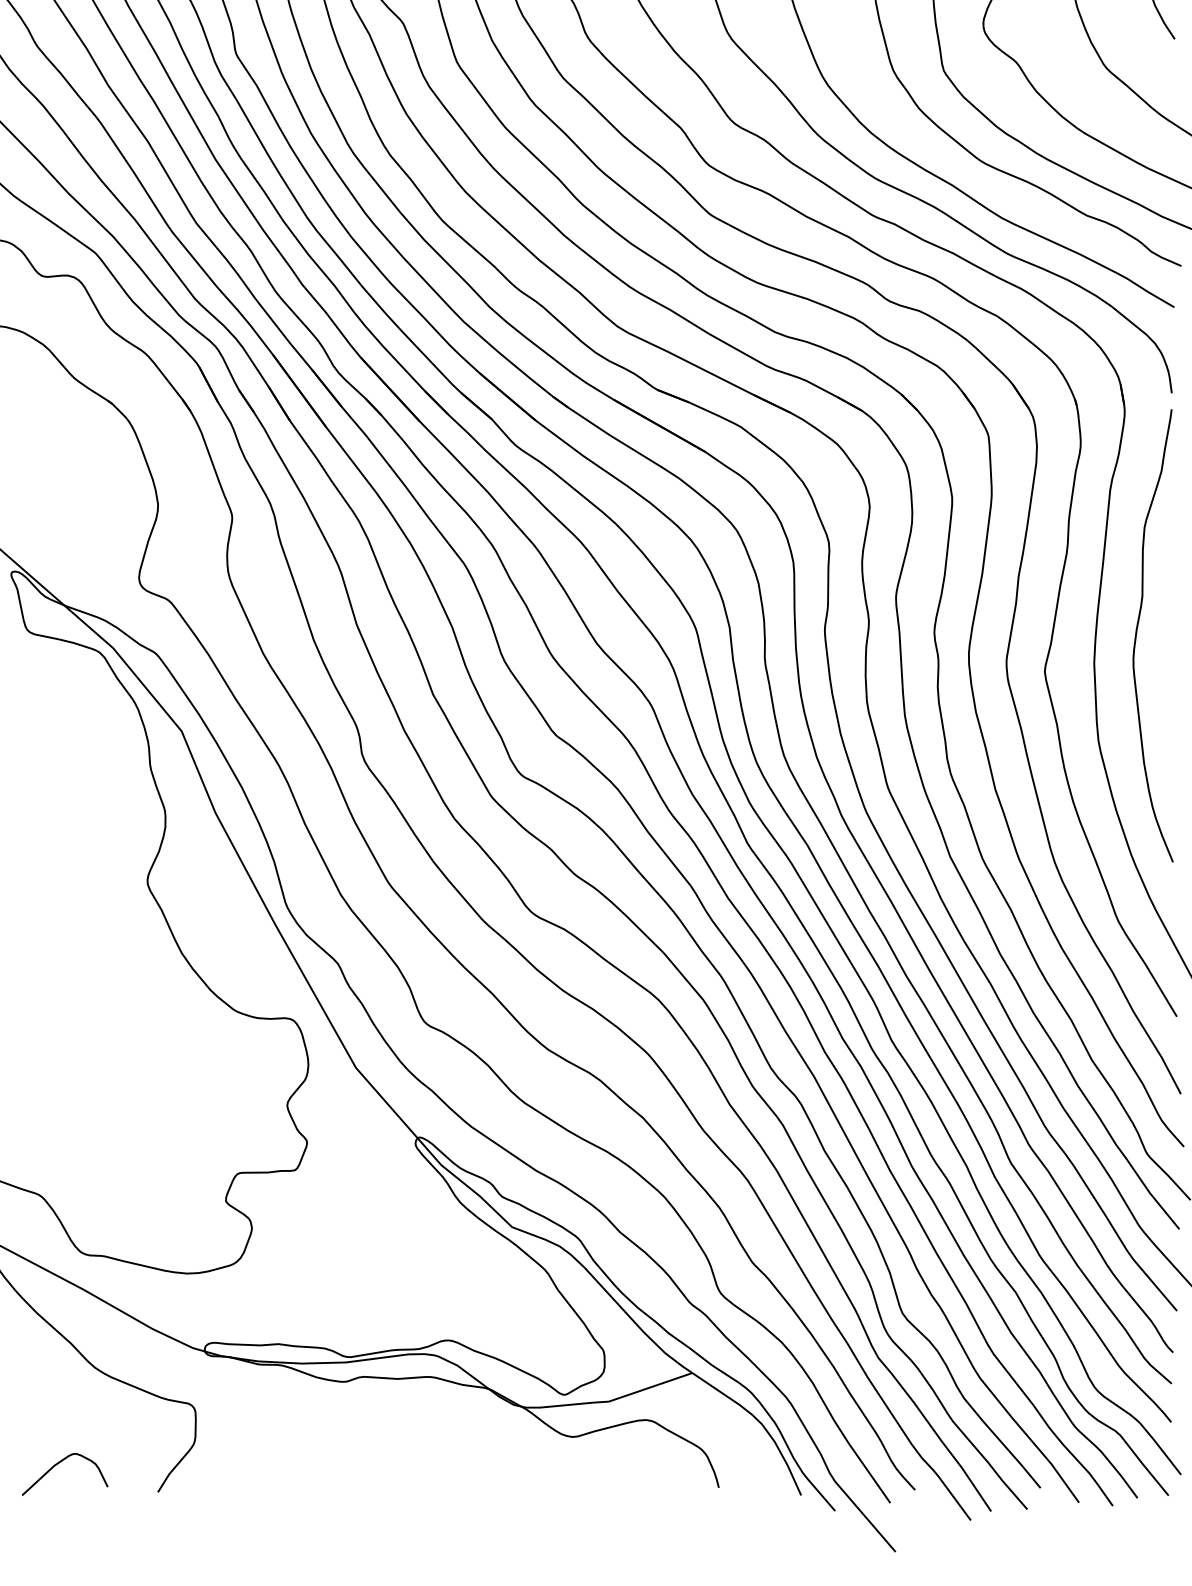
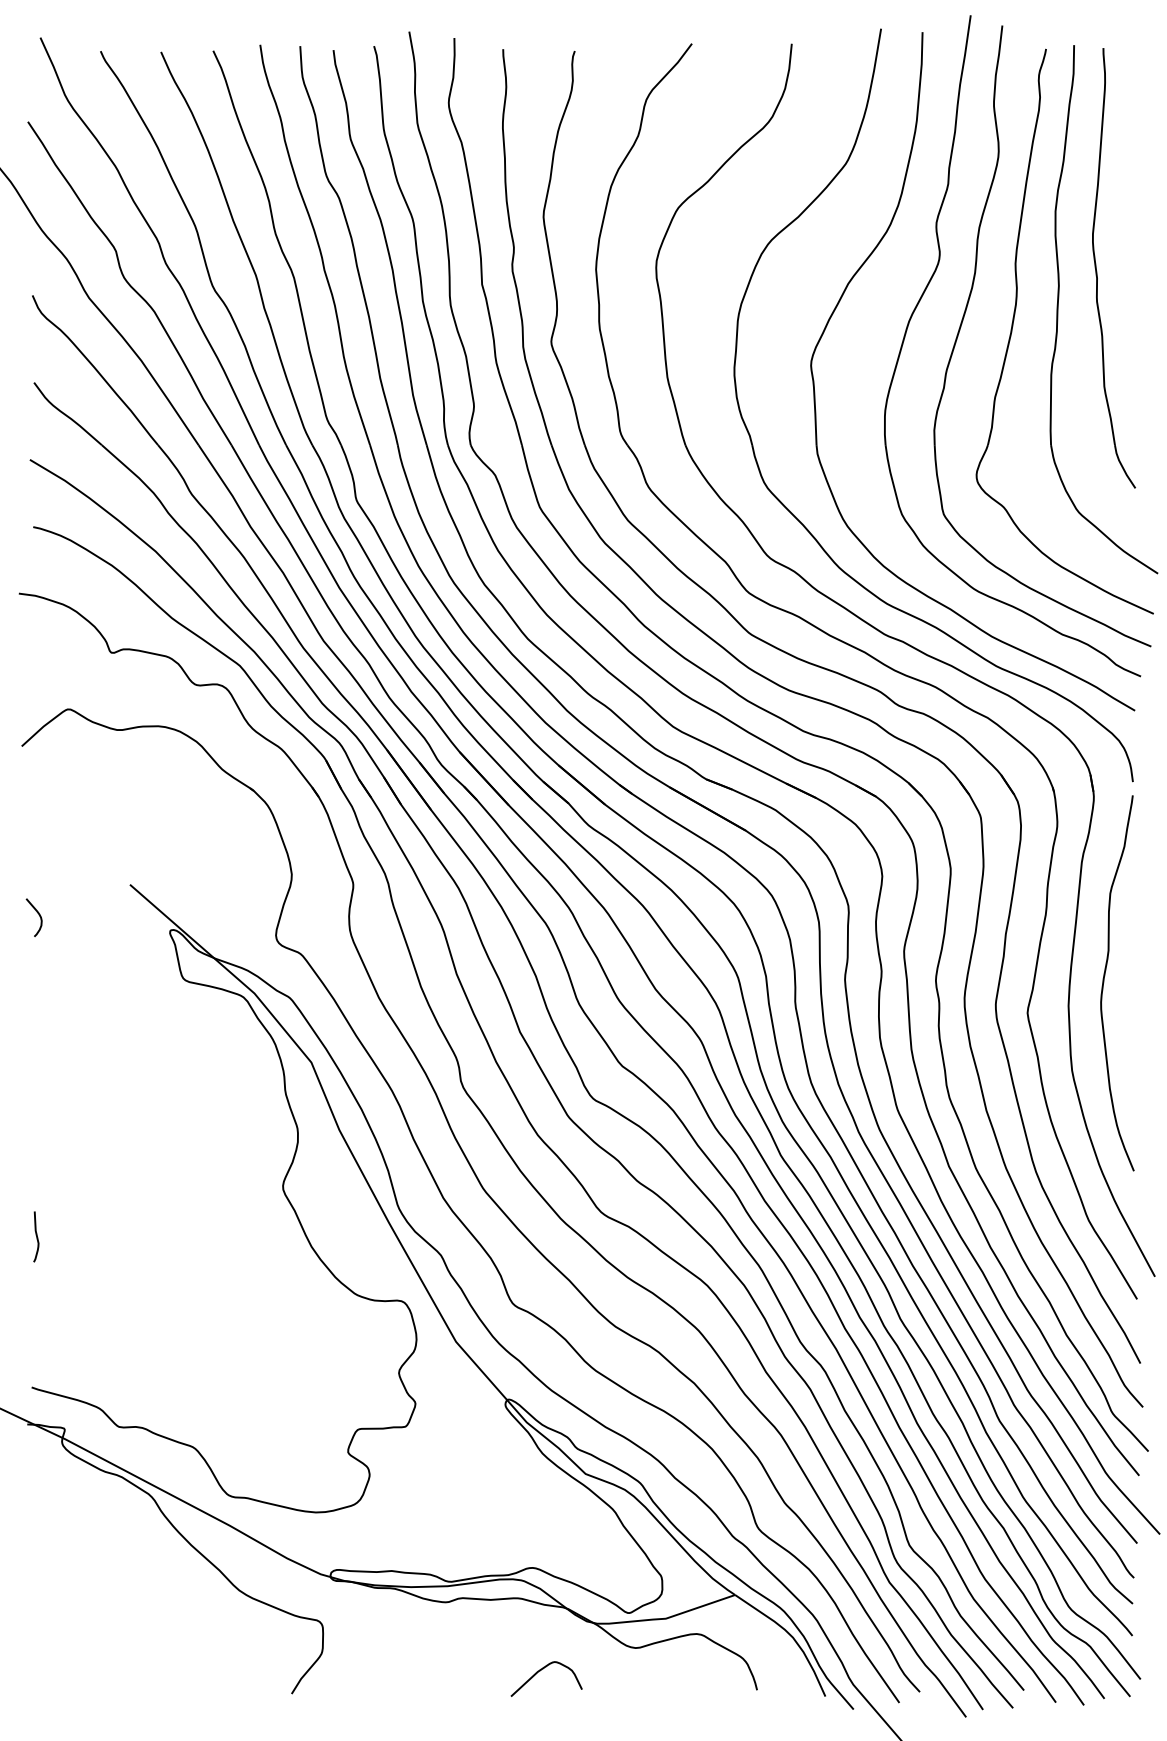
curve: (57, 1465) -> (540, 1671), moved

